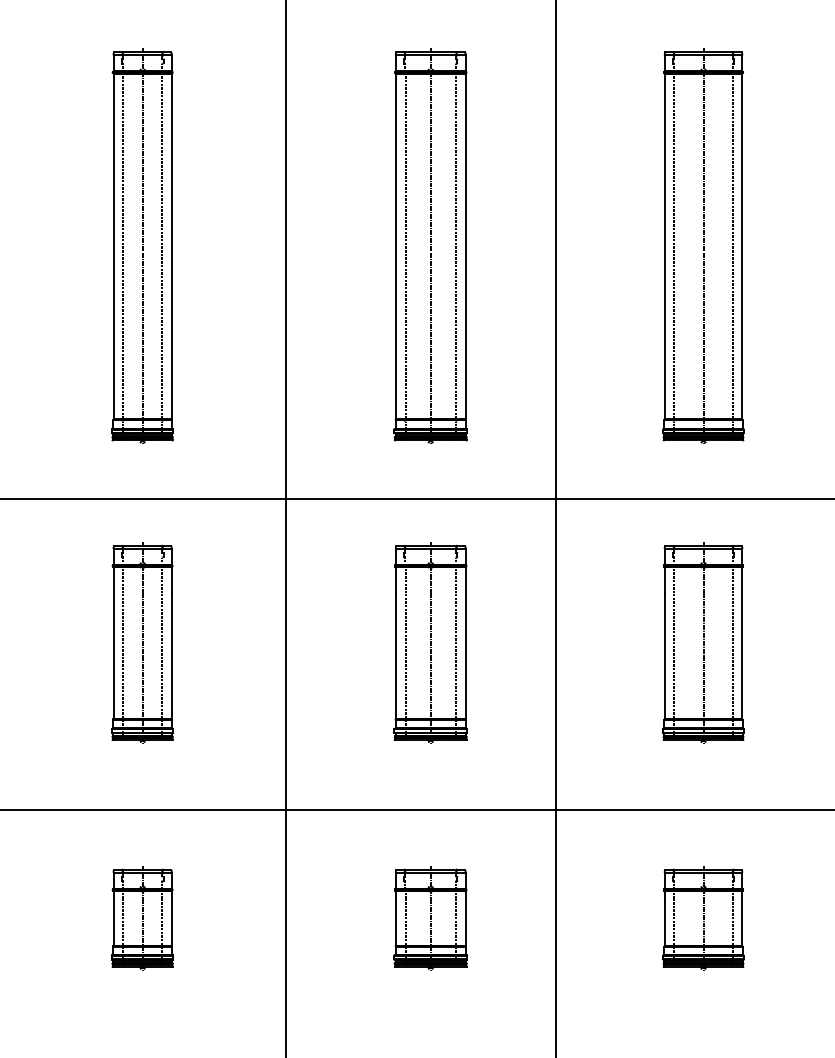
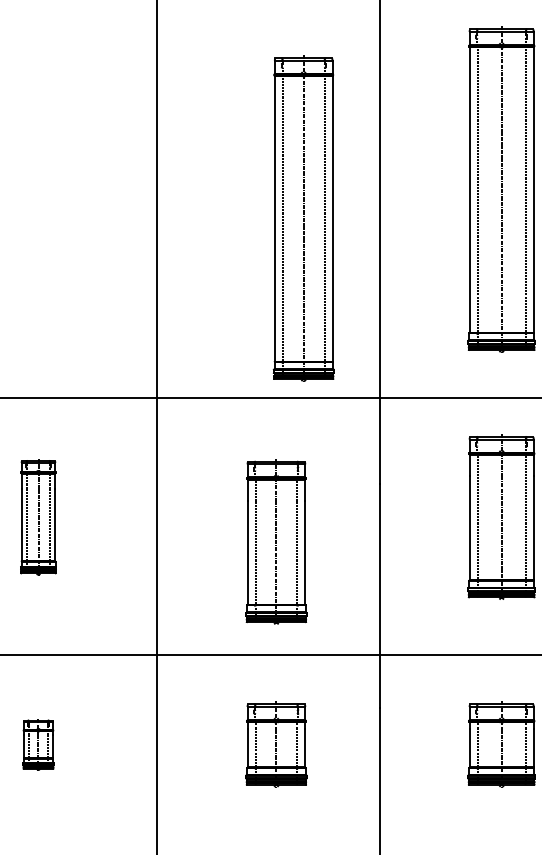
part: (142, 245) -> (38, 188), removed
part: (430, 245) -> (303, 217), moved
part: (142, 642) -> (38, 516), size x0.7
part: (430, 642) -> (276, 541), moved
part: (142, 918) -> (38, 744), size x0.6

